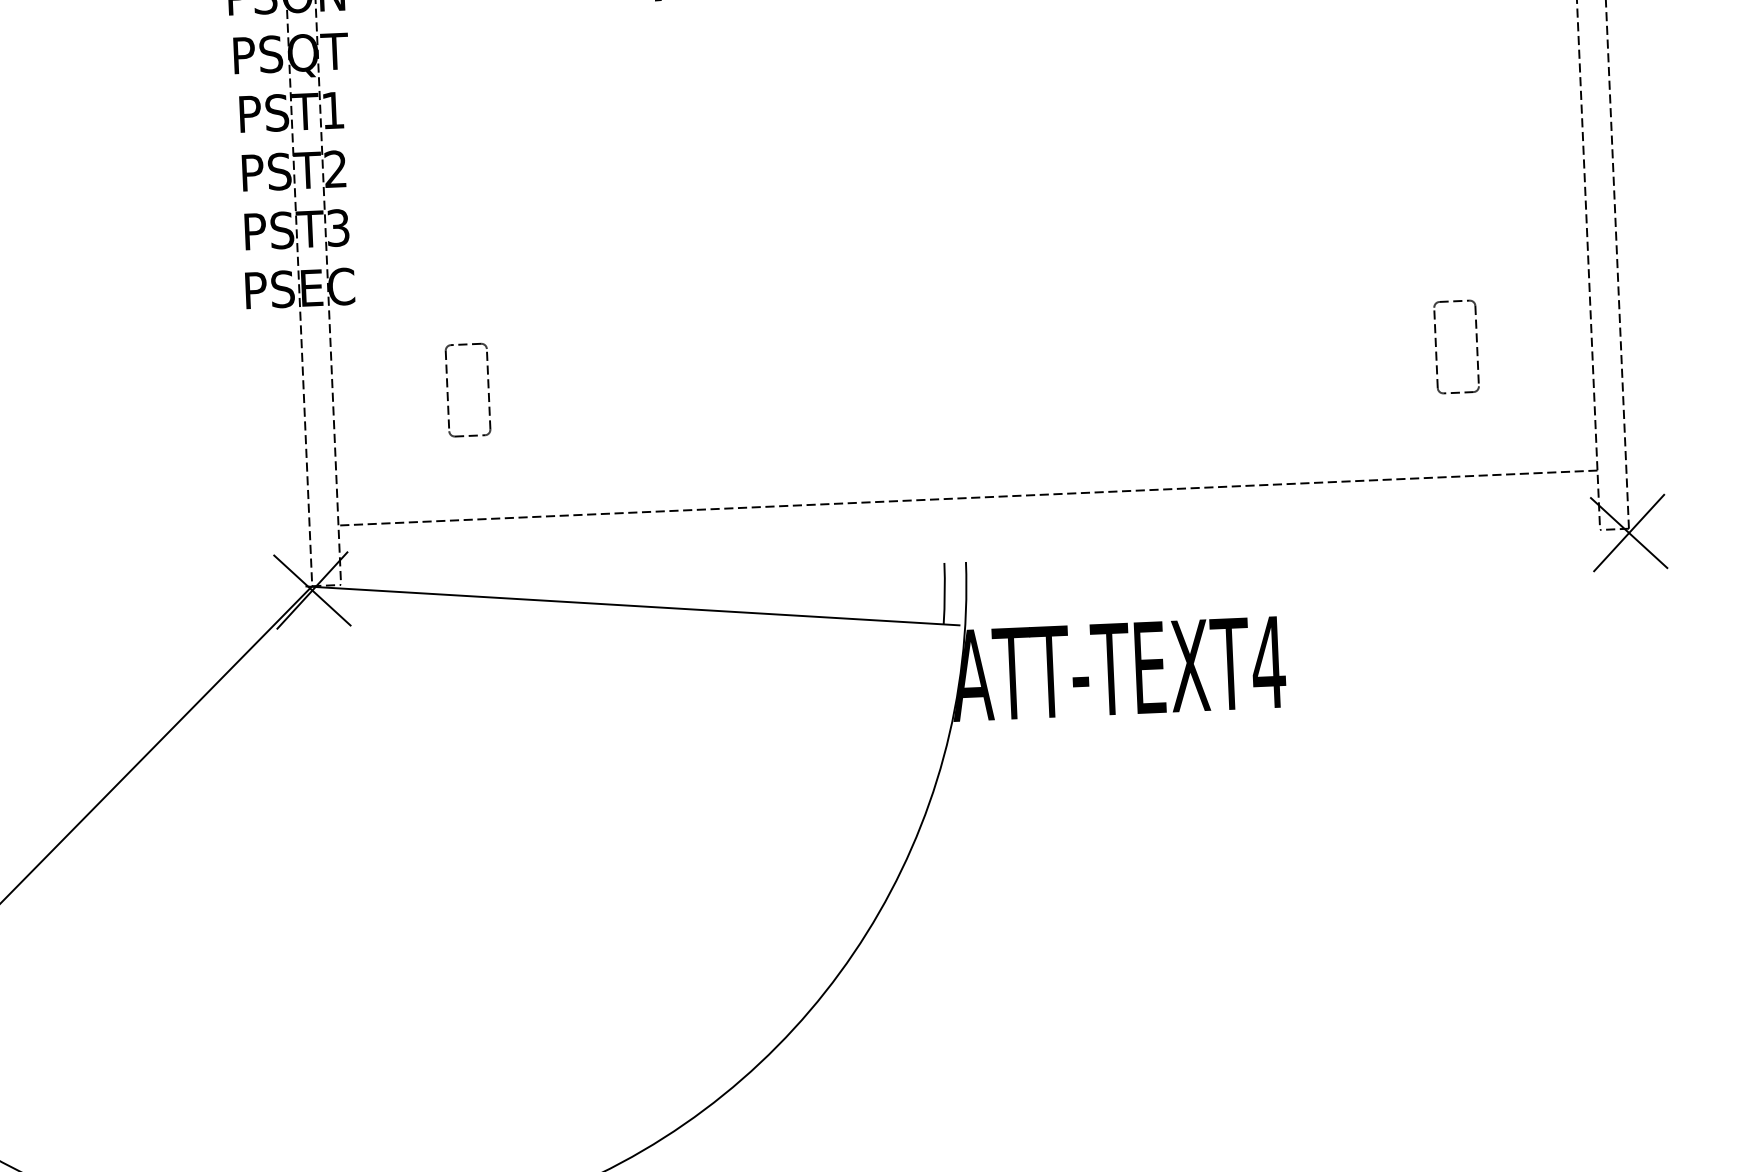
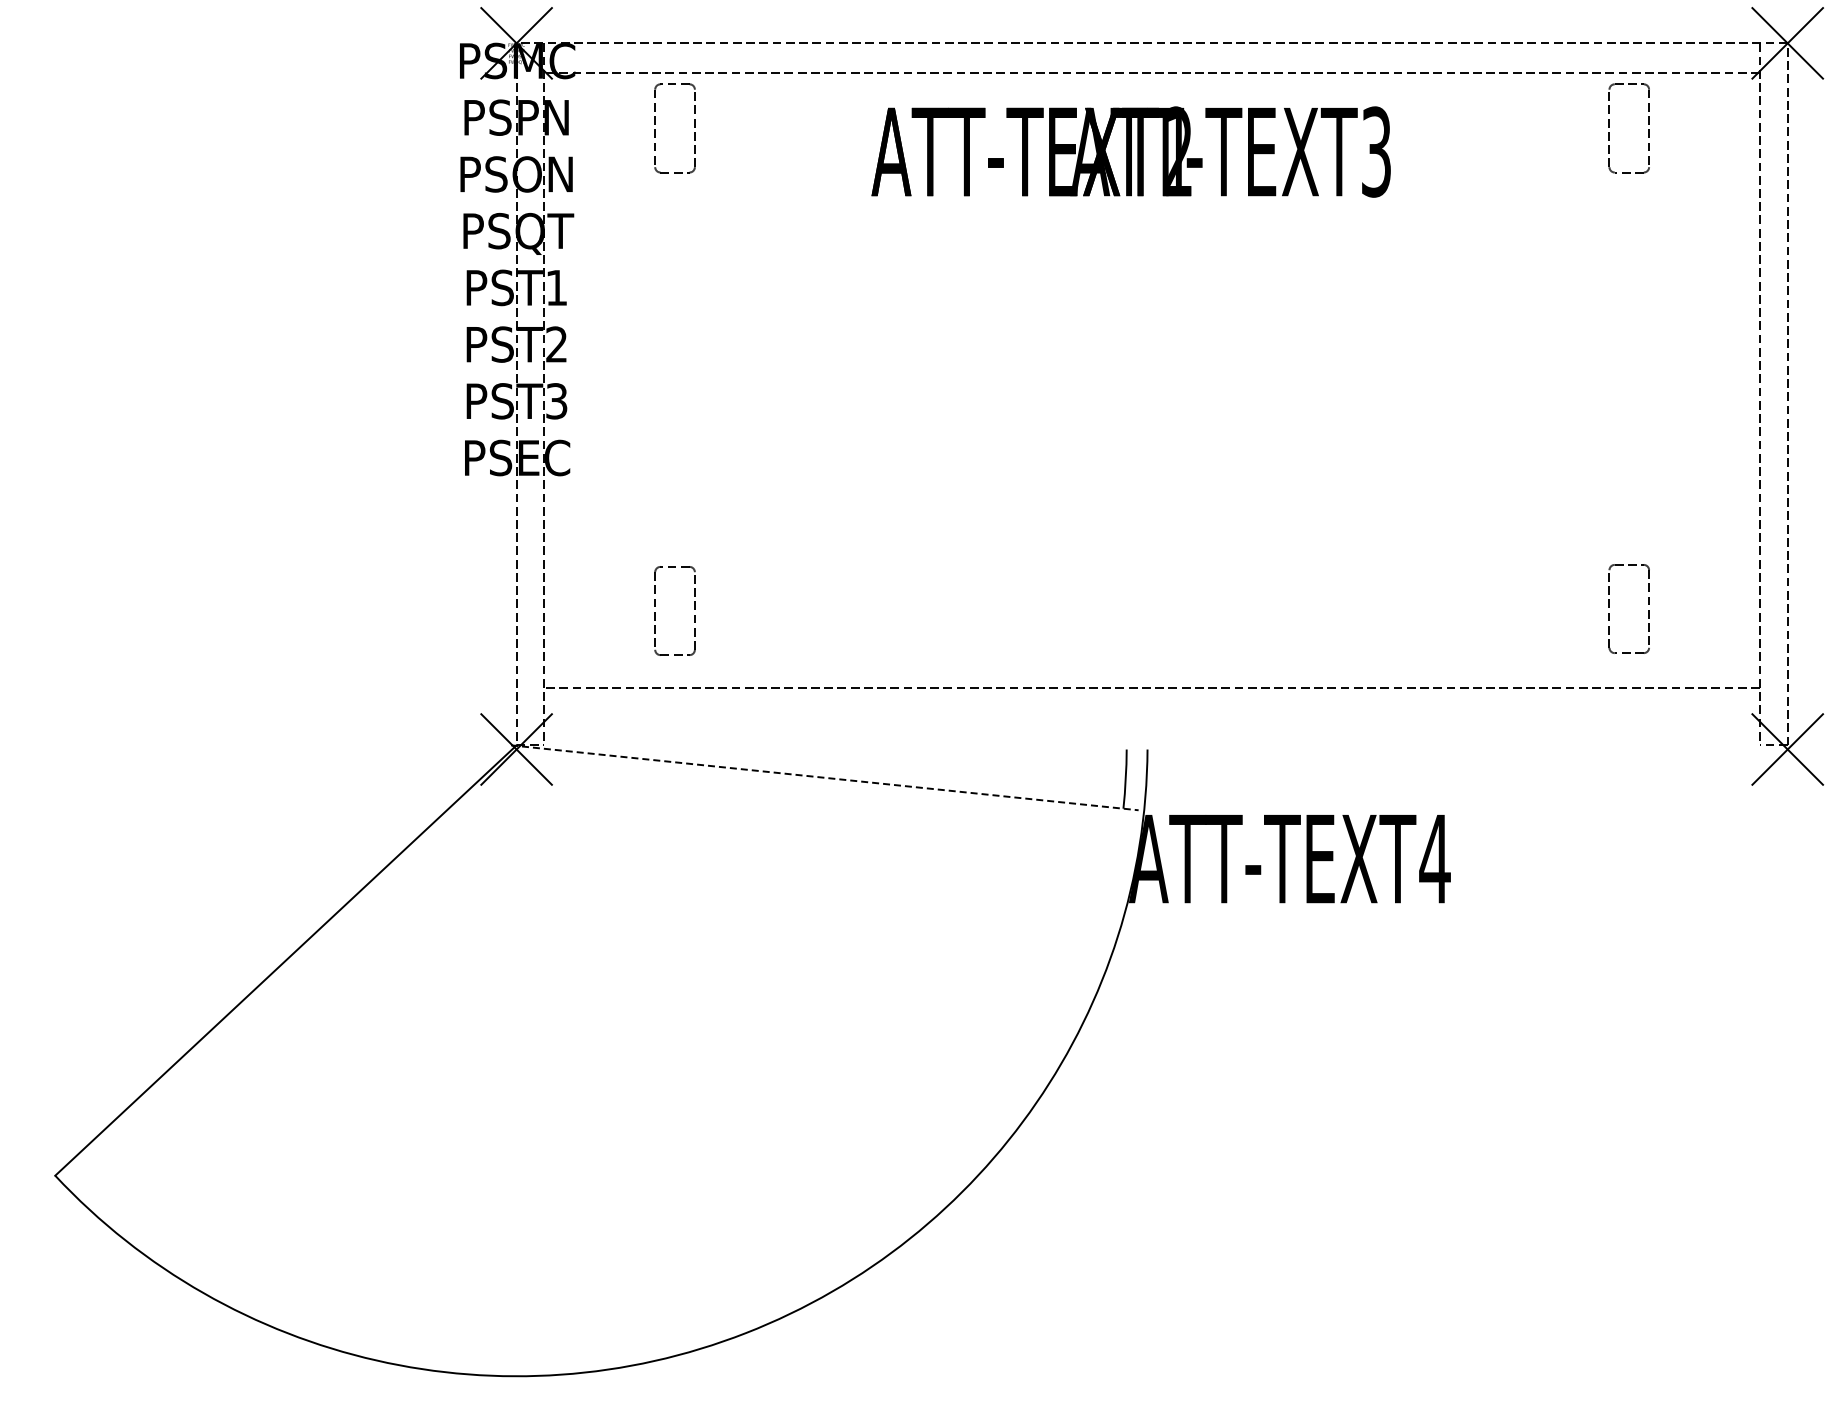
part: (1436, 346) -> (1609, 607), moved
part: (447, 392) -> (655, 612), moved
line: (633, 605) -> (825, 777), solid -> dashed

